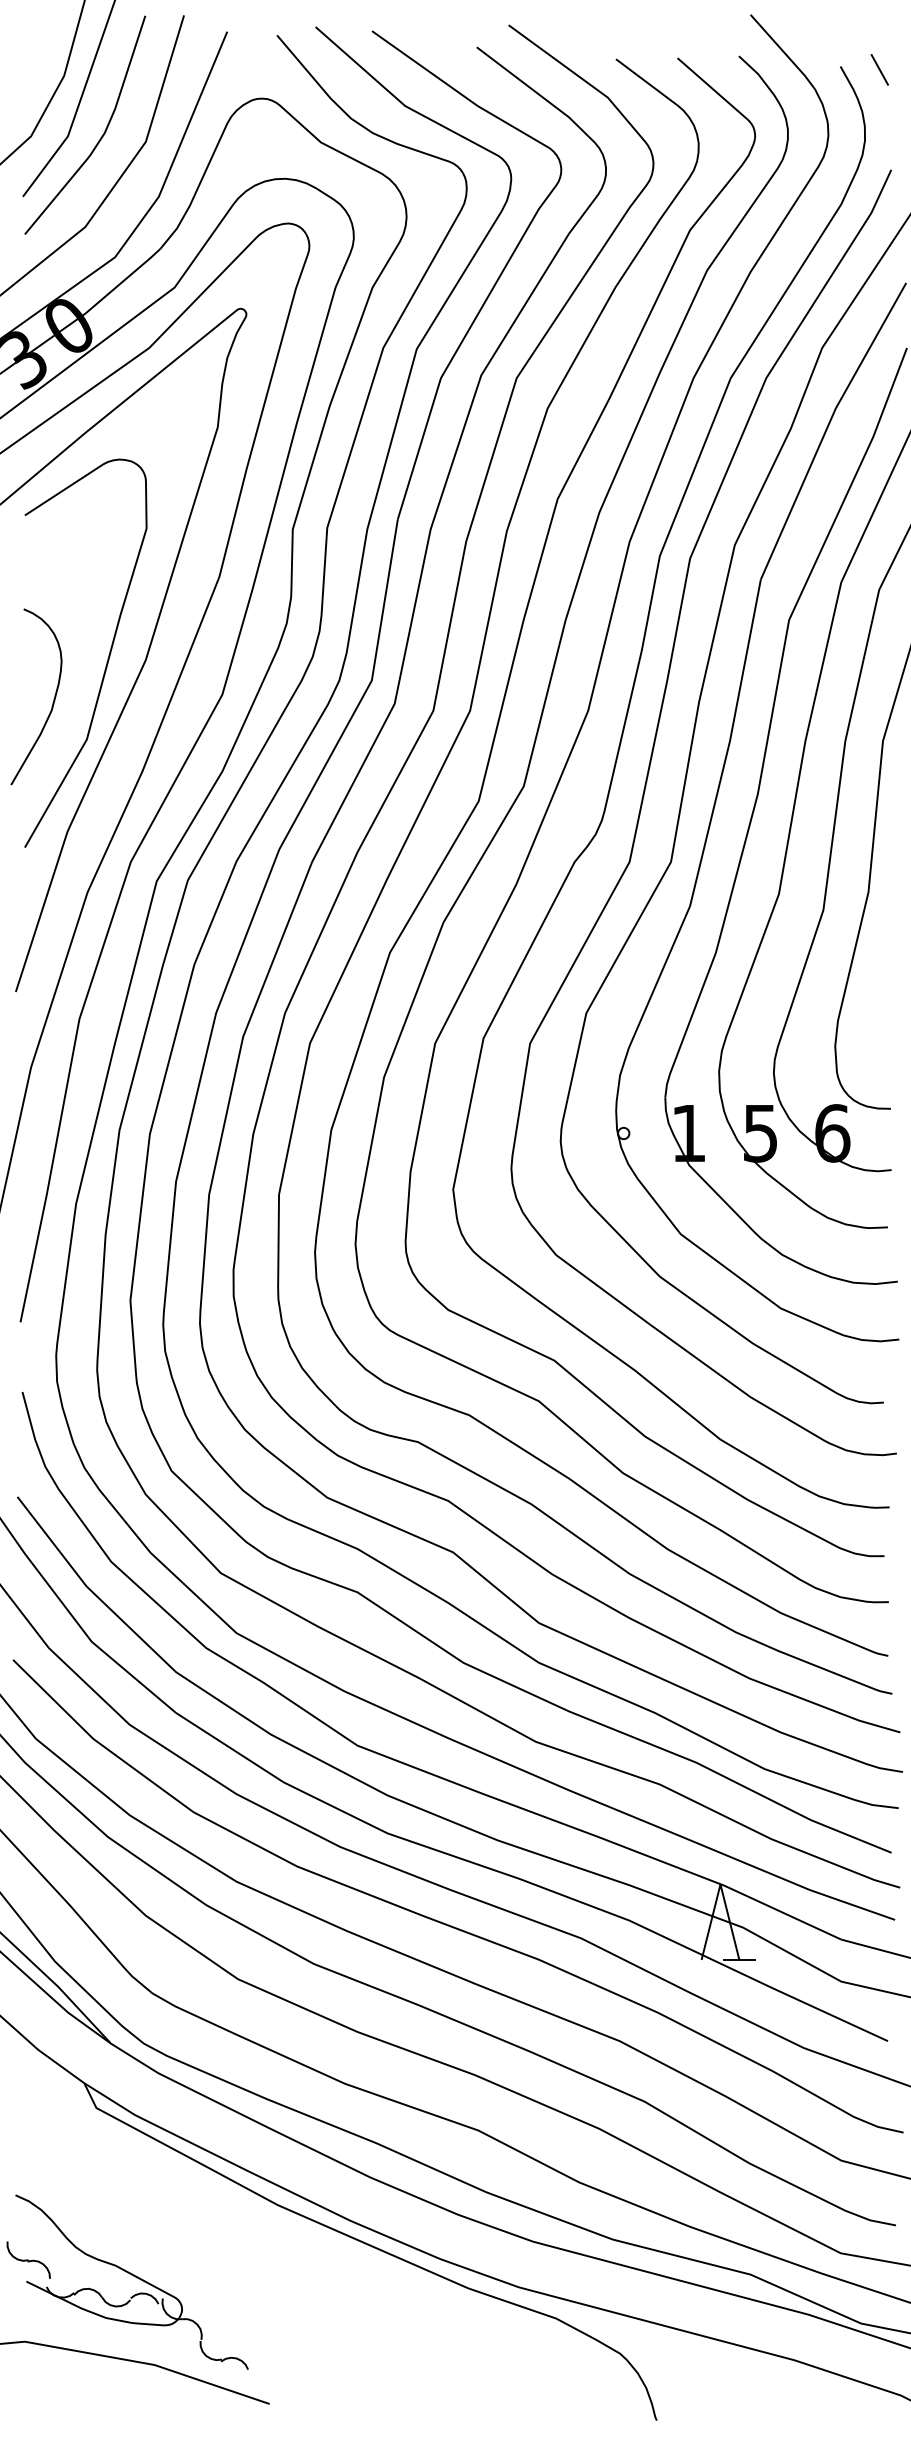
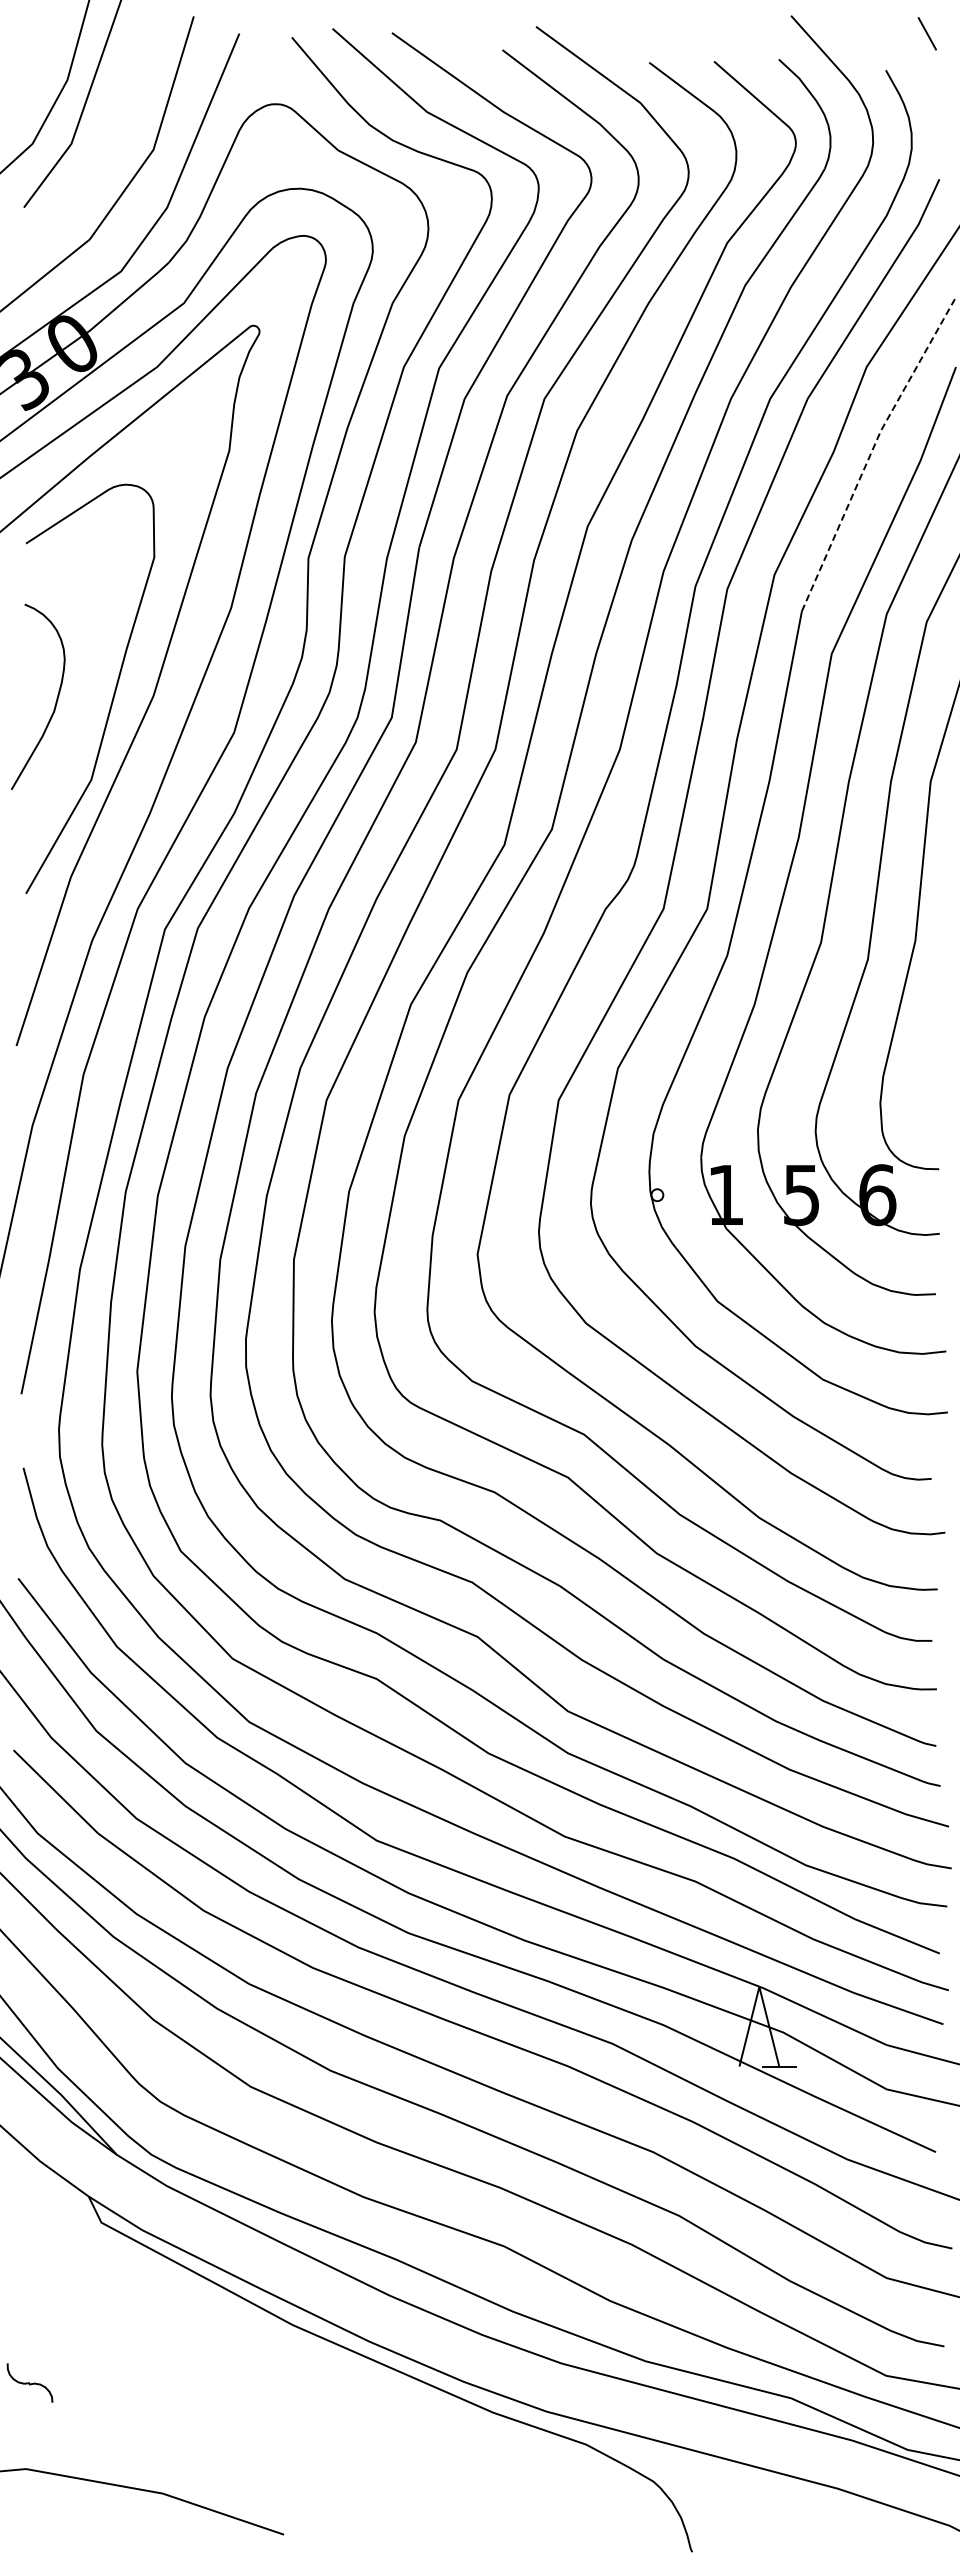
line: (879, 69) -> (926, 33), moved
curve: (102, 134) -> (107, 142), removed
line: (827, 427) -> (872, 450), solid -> dashed
curve: (52, 701) -> (55, 701), moved
part: (135, 2277) -> (142, 2401), removed

